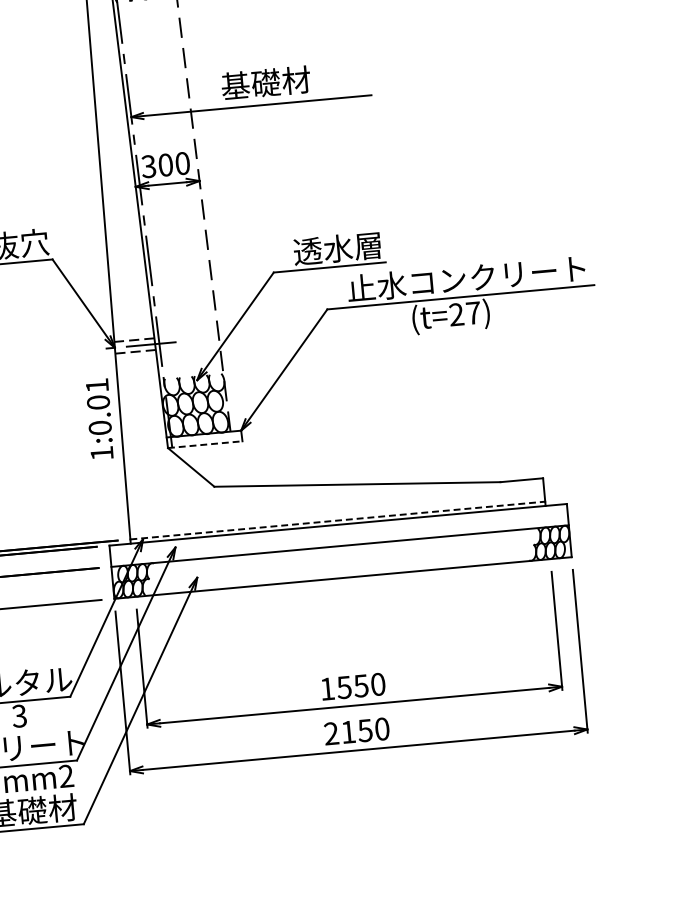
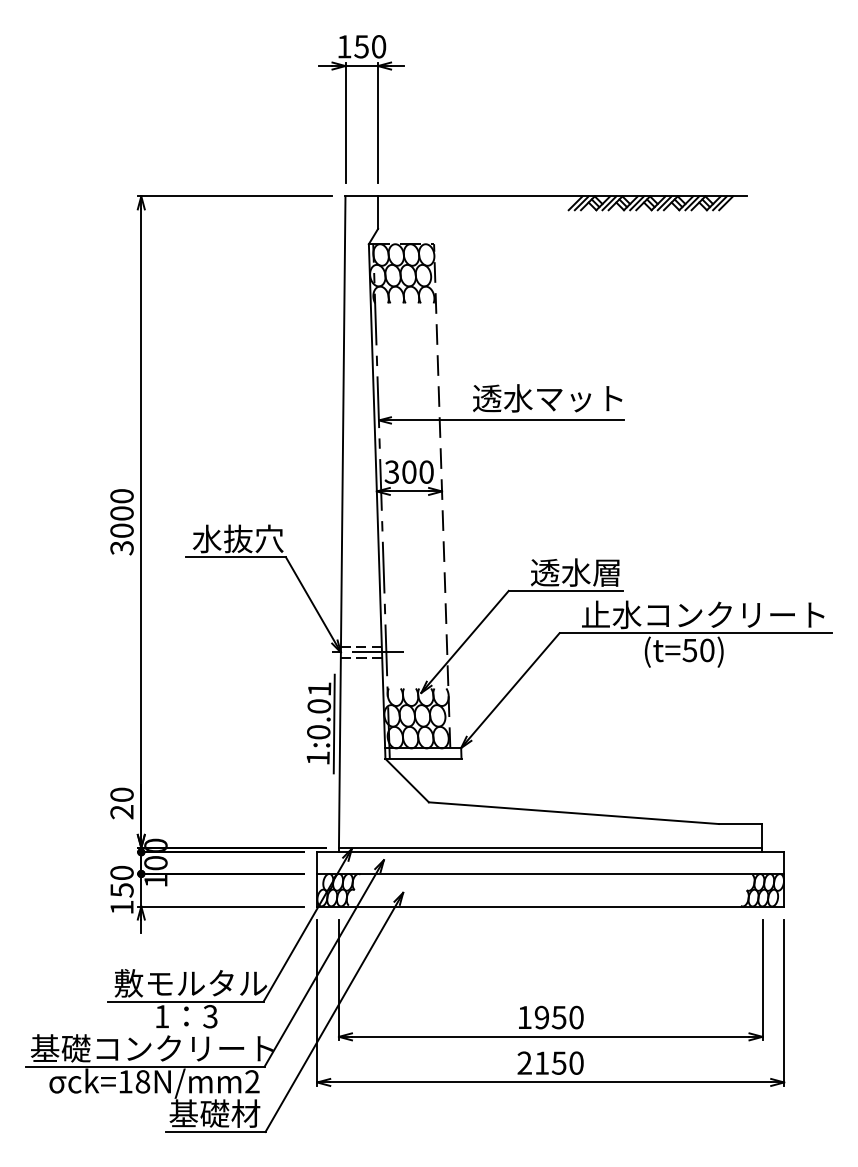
text: (294, 80) -> (547, 398), 基礎材 -> 透水マット
text: (464, 313) -> (698, 650), (t=27) -> (t=50)
line: (113, 418) -> (333, 723), added
line: (205, 444) -> (423, 758), dashed -> solid
line: (337, 520) -> (550, 847), dashed -> solid
text: (343, 687) -> (541, 1017), 1550 -> 1950

